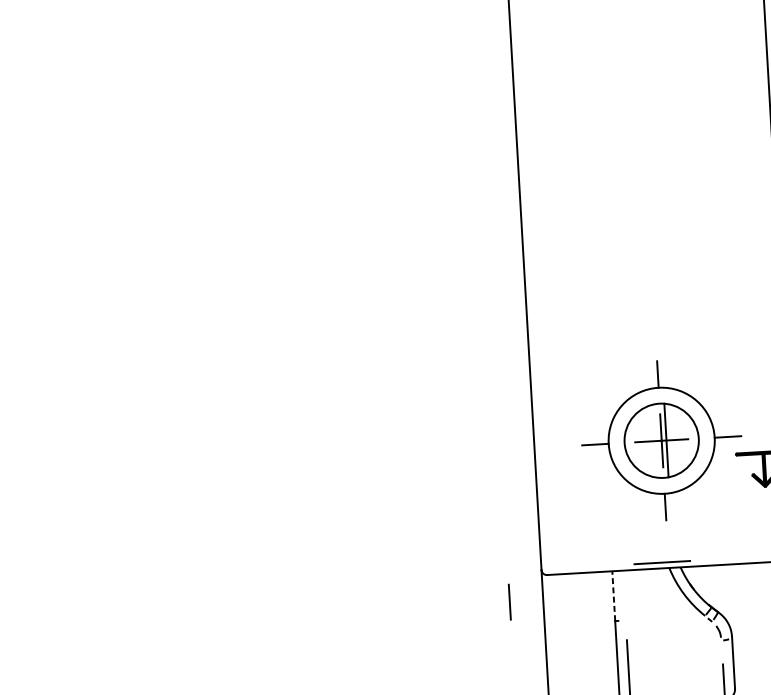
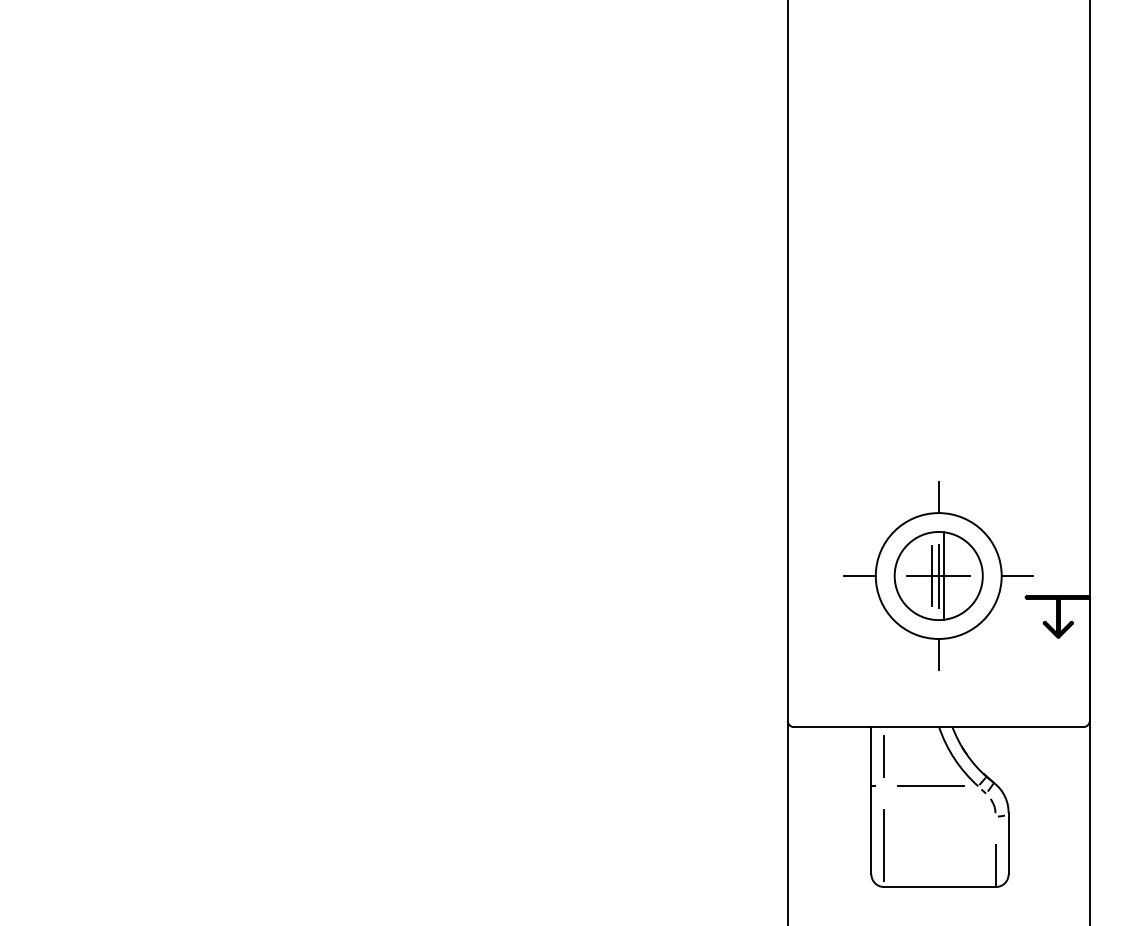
line: (655, 440) -> (931, 575), added
line: (661, 562) -> (930, 785), moved
line: (613, 596) -> (871, 756), dashed -> solid
line: (509, 602) -> (883, 756), moved

